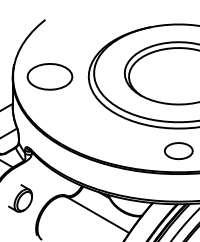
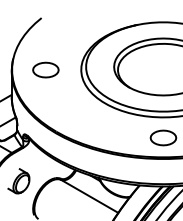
part: (49, 76) -> (45, 69), size x0.62

